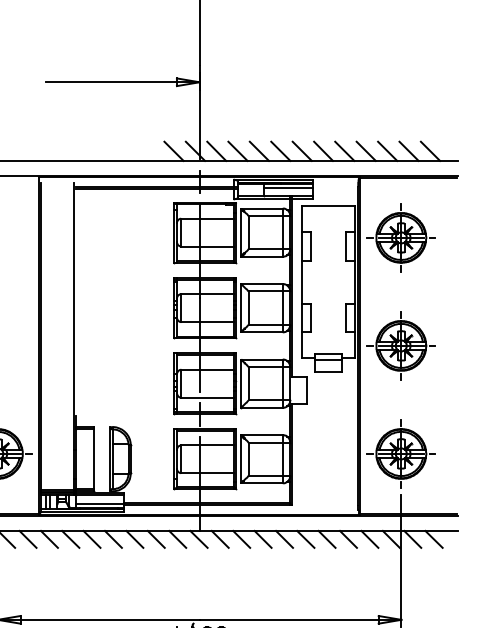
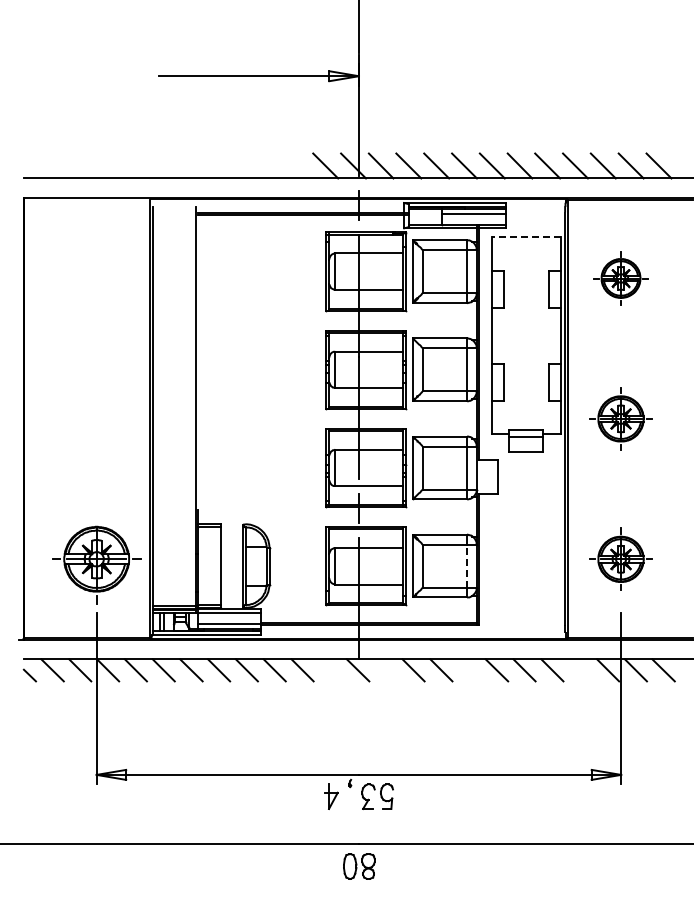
line: (328, 206) -> (526, 237), solid -> dashed
part: (400, 237) -> (620, 278), size x0.6
part: (400, 345) -> (620, 418), size x0.7
part: (400, 454) -> (620, 559), size x0.7
line: (283, 459) -> (467, 566), solid -> dashed
line: (177, 539) -> (330, 670), removed
line: (220, 539) -> (385, 670), removed
line: (284, 539) -> (469, 670), removed
line: (370, 539) -> (580, 670), removed

